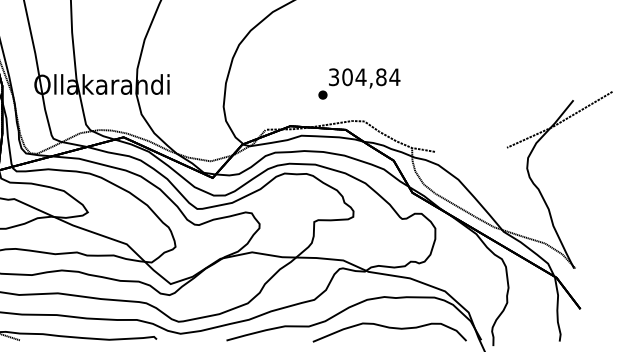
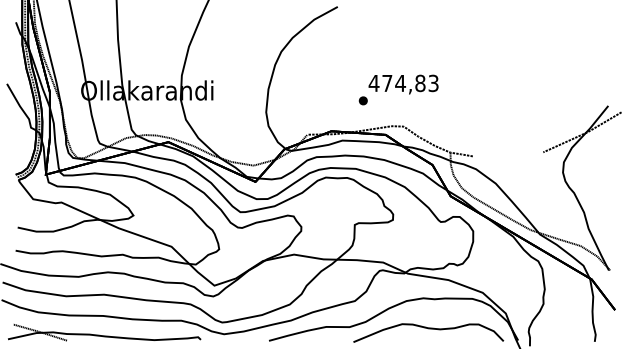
text: (364, 77) -> (403, 83), 304,84 -> 474,83

